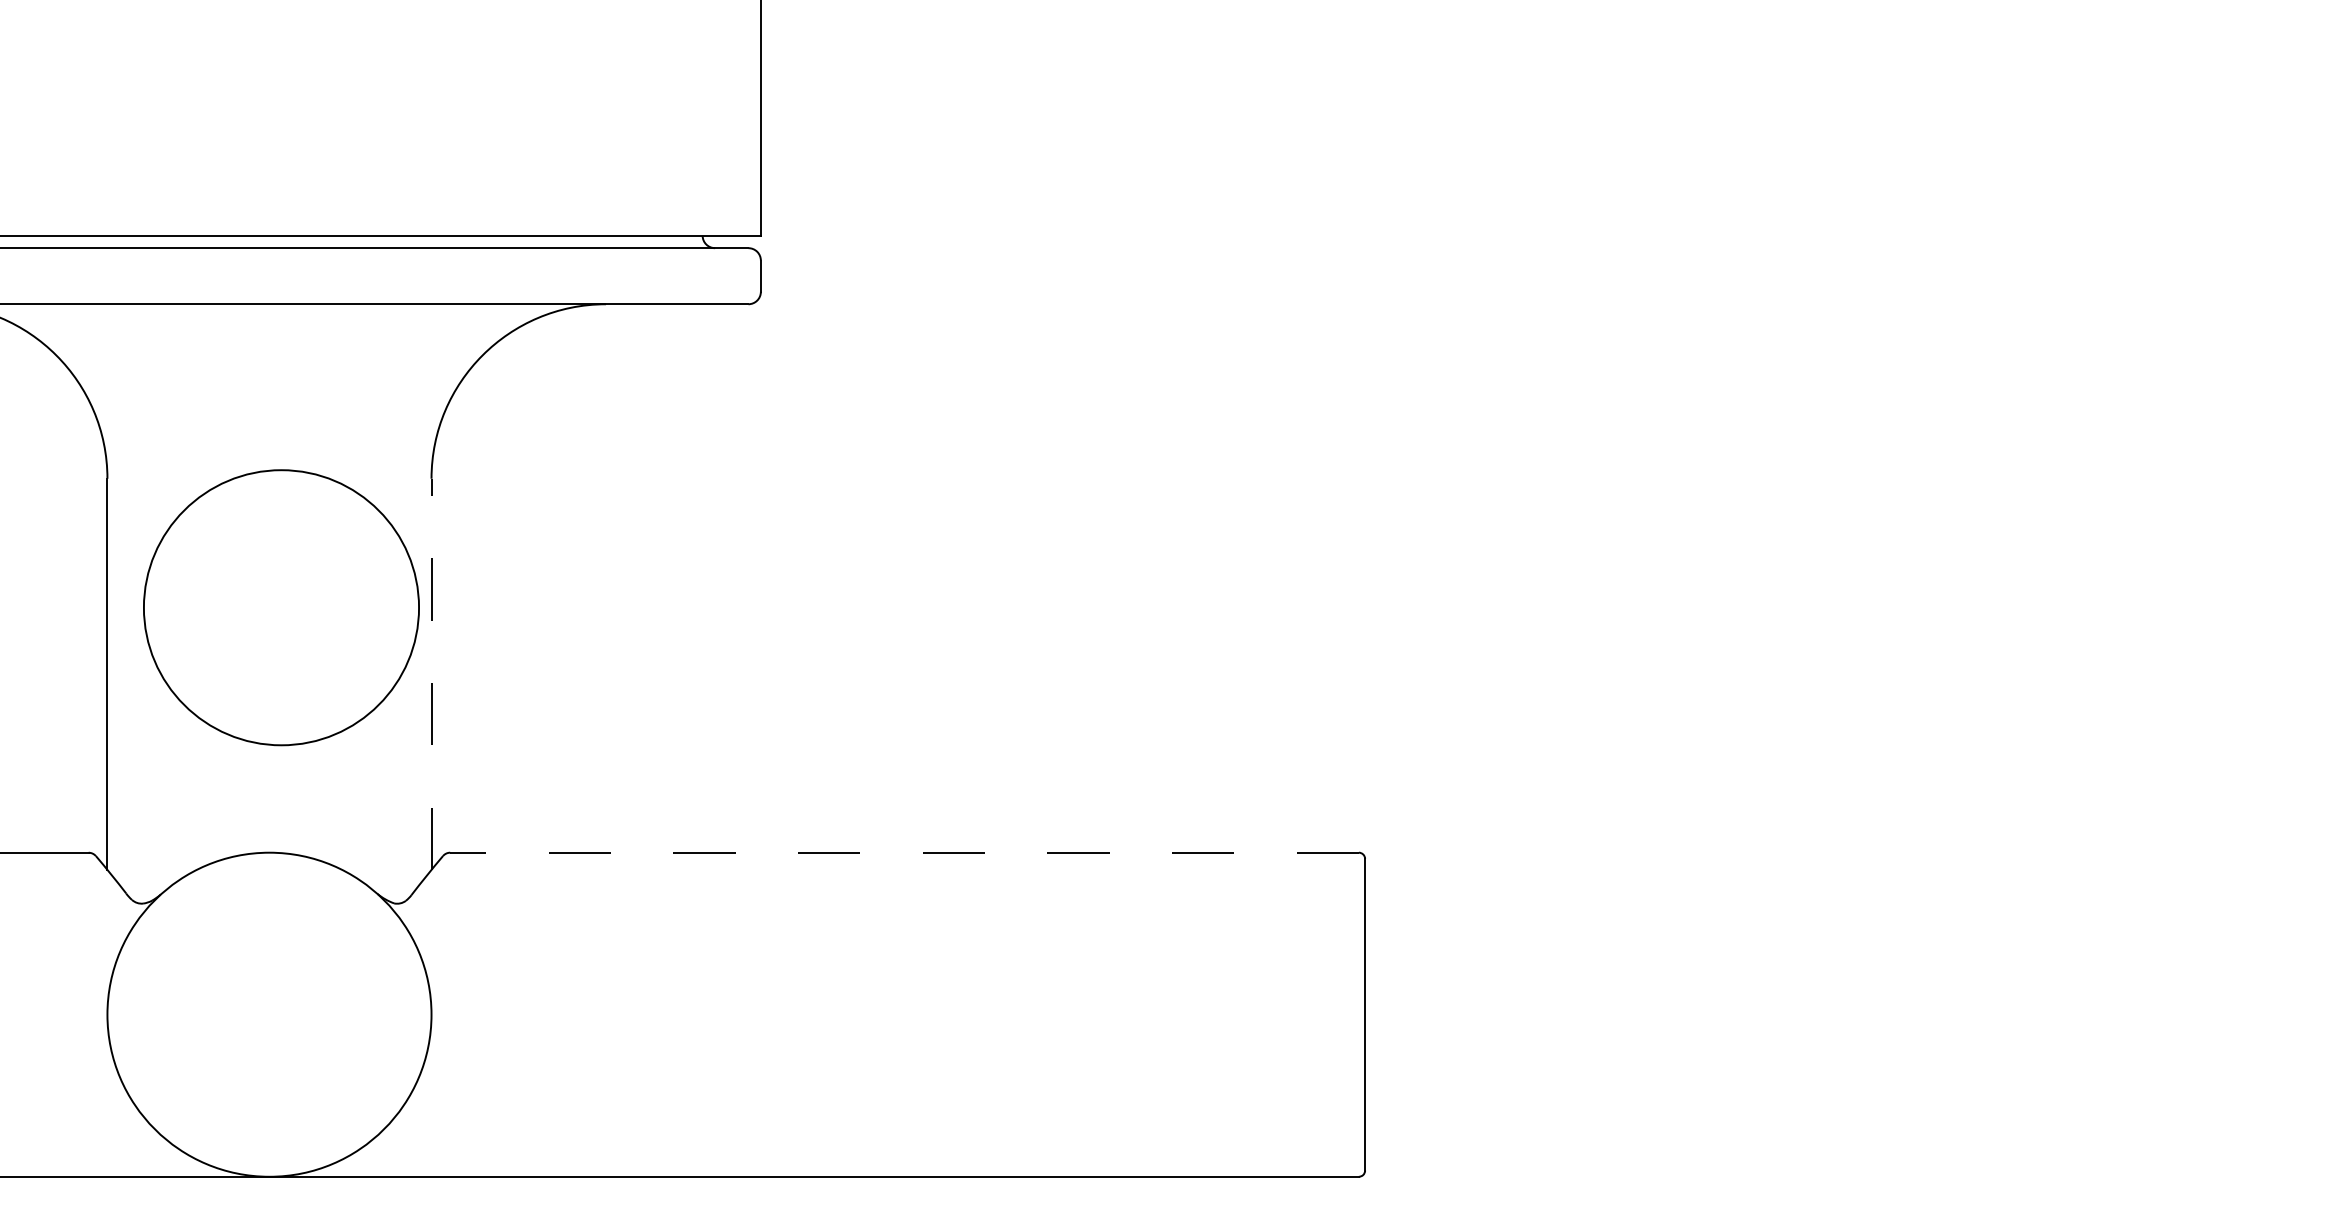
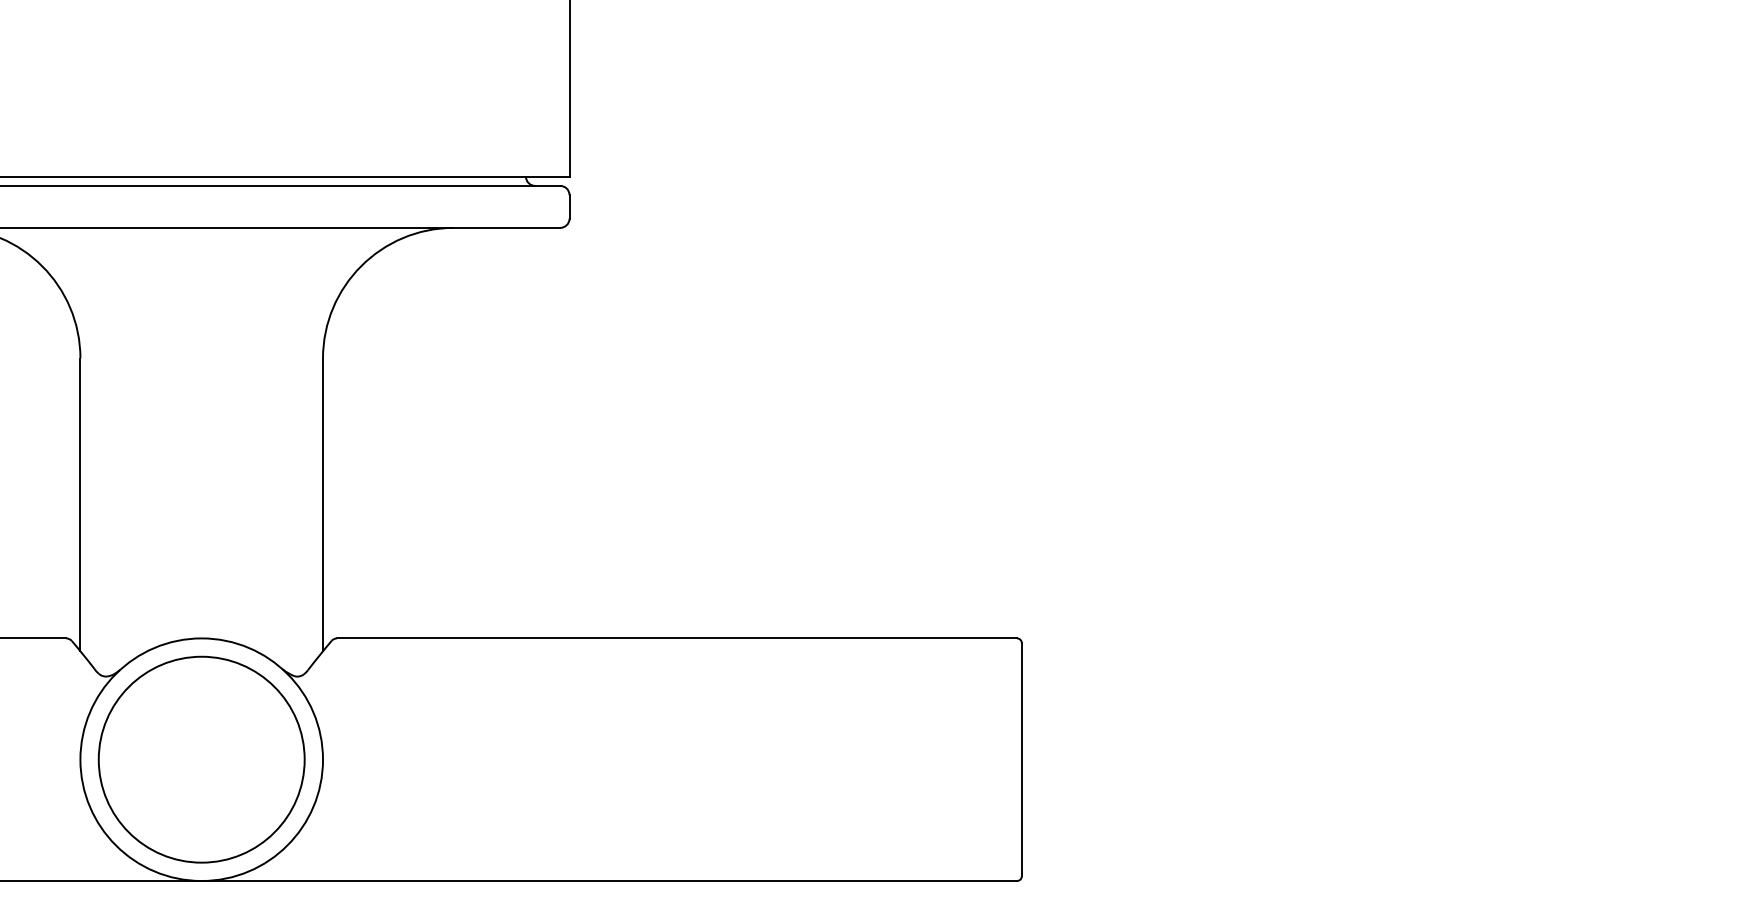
circle: (281, 607) -> (201, 759), moved
line: (431, 674) -> (322, 505), dashed -> solid
line: (904, 852) -> (677, 638), dashed -> solid

